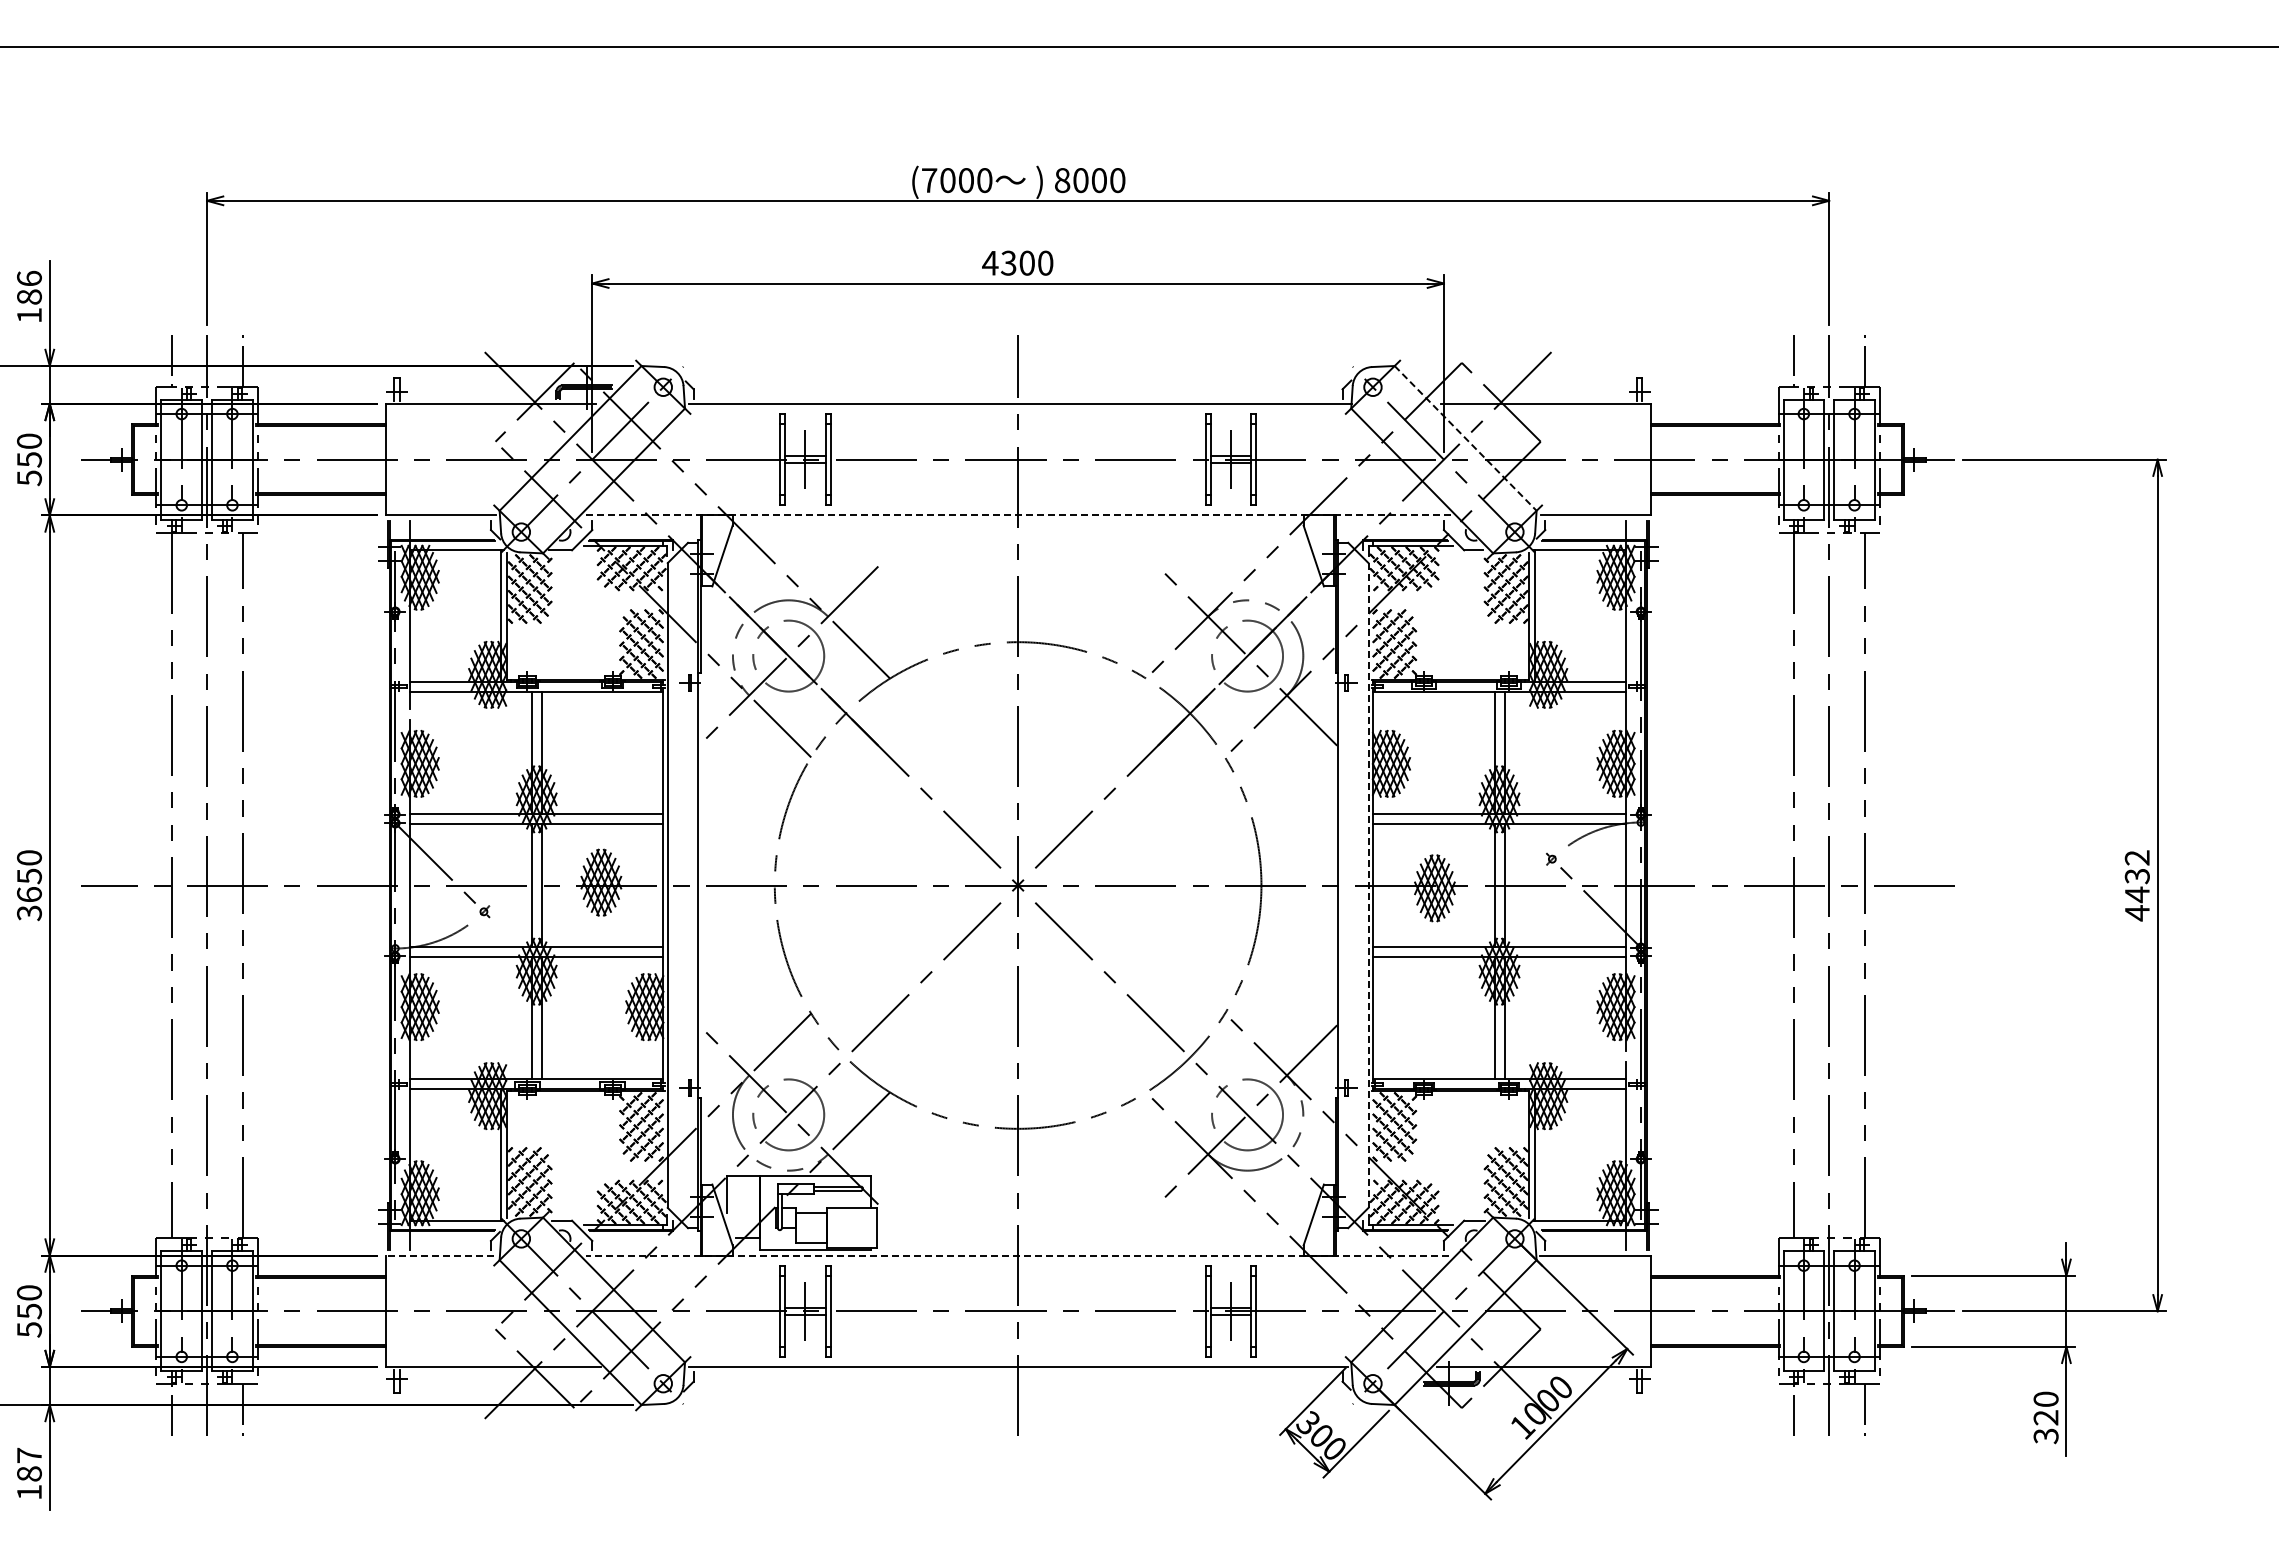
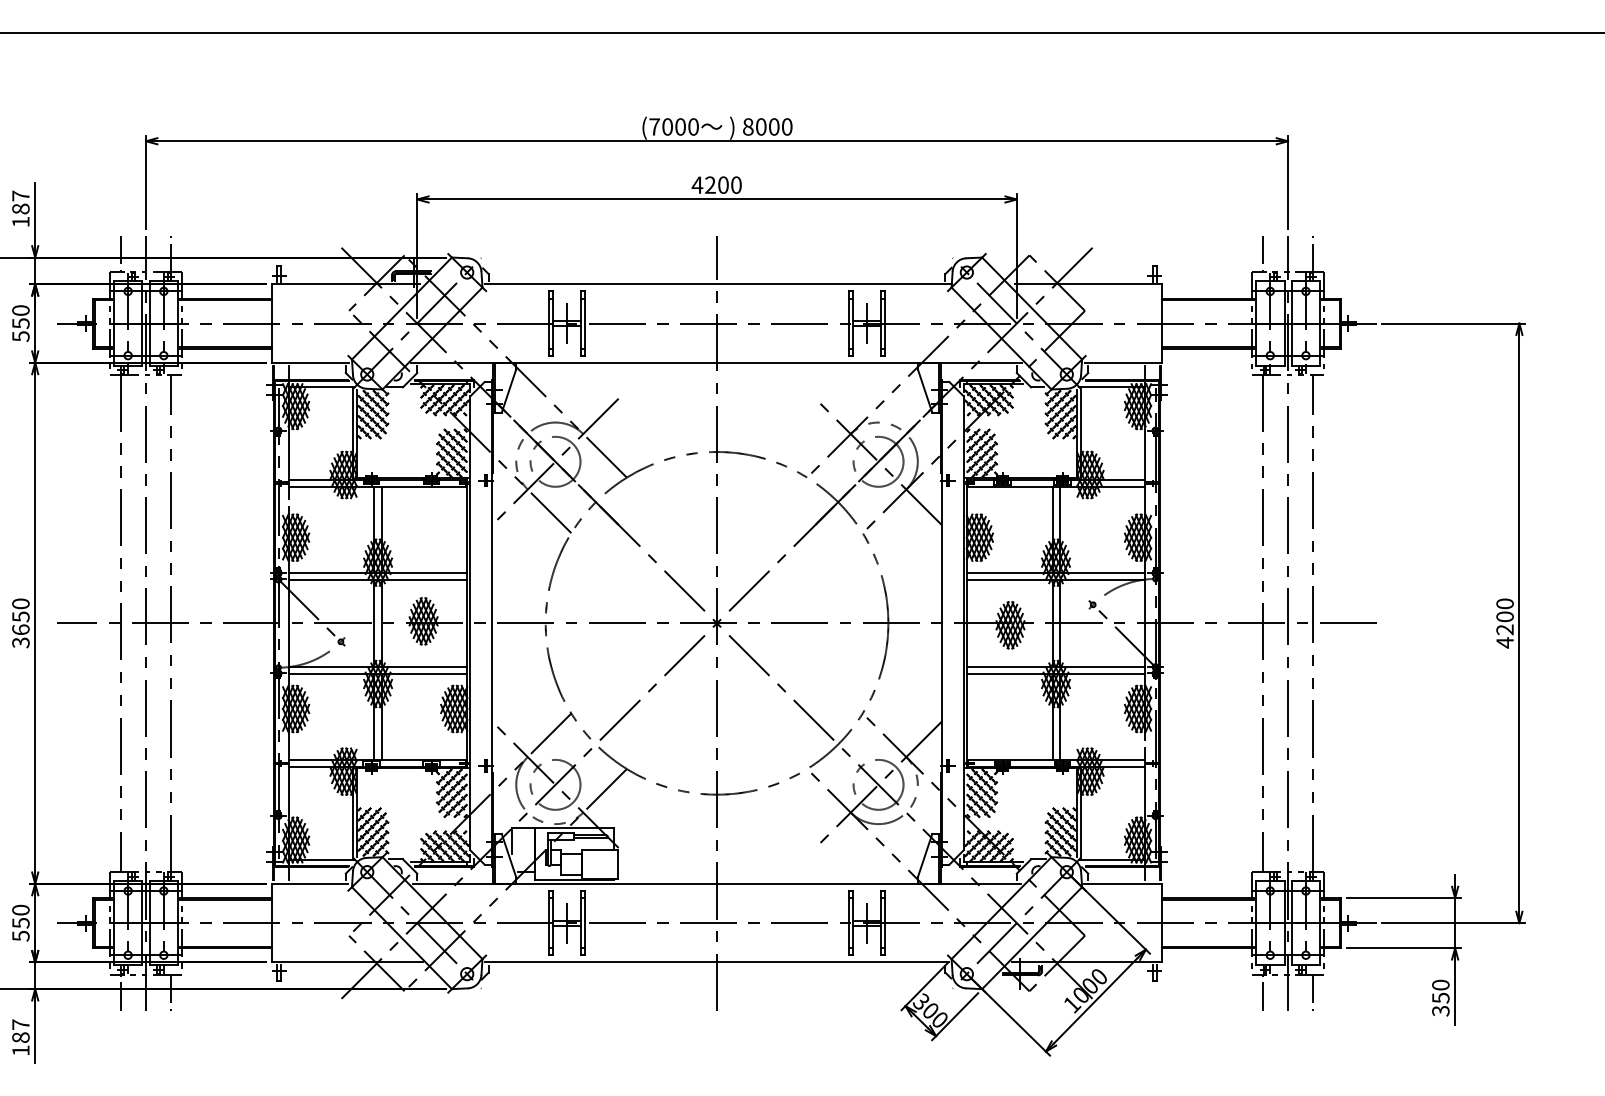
text: (1008, 263) -> (710, 185), 4300 -> 4200
text: (29, 278) -> (20, 195), 186 -> 187
line: (1466, 438) -> (1032, 308), dashed -> solid
line: (1017, 515) -> (716, 362), dashed -> solid
text: (2136, 876) -> (1504, 617), 4432 -> 4200
line: (1368, 886) -> (963, 624), dashed -> solid
line: (439, 1255) -> (309, 883), dashed -> solid
line: (1017, 1255) -> (716, 883), dashed -> solid
text: (2045, 1417) -> (1440, 997), 320 -> 350

